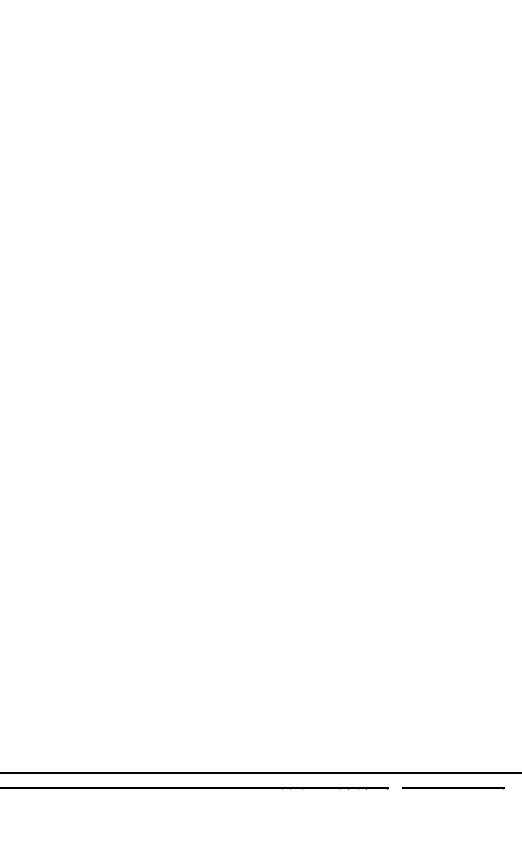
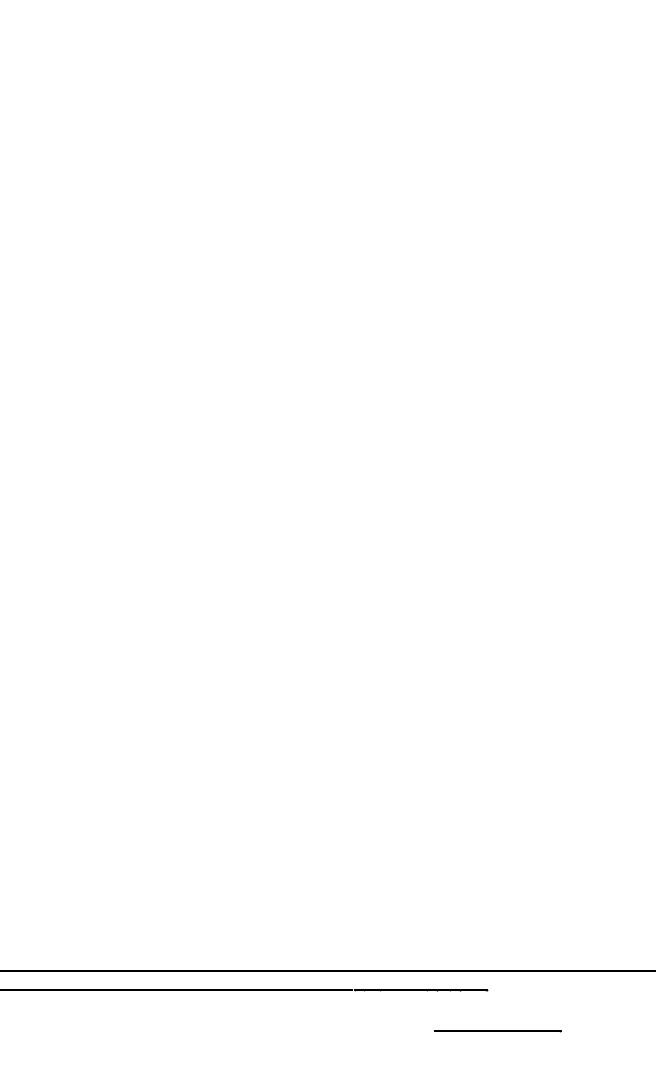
line: (453, 788) -> (497, 1031), moved

